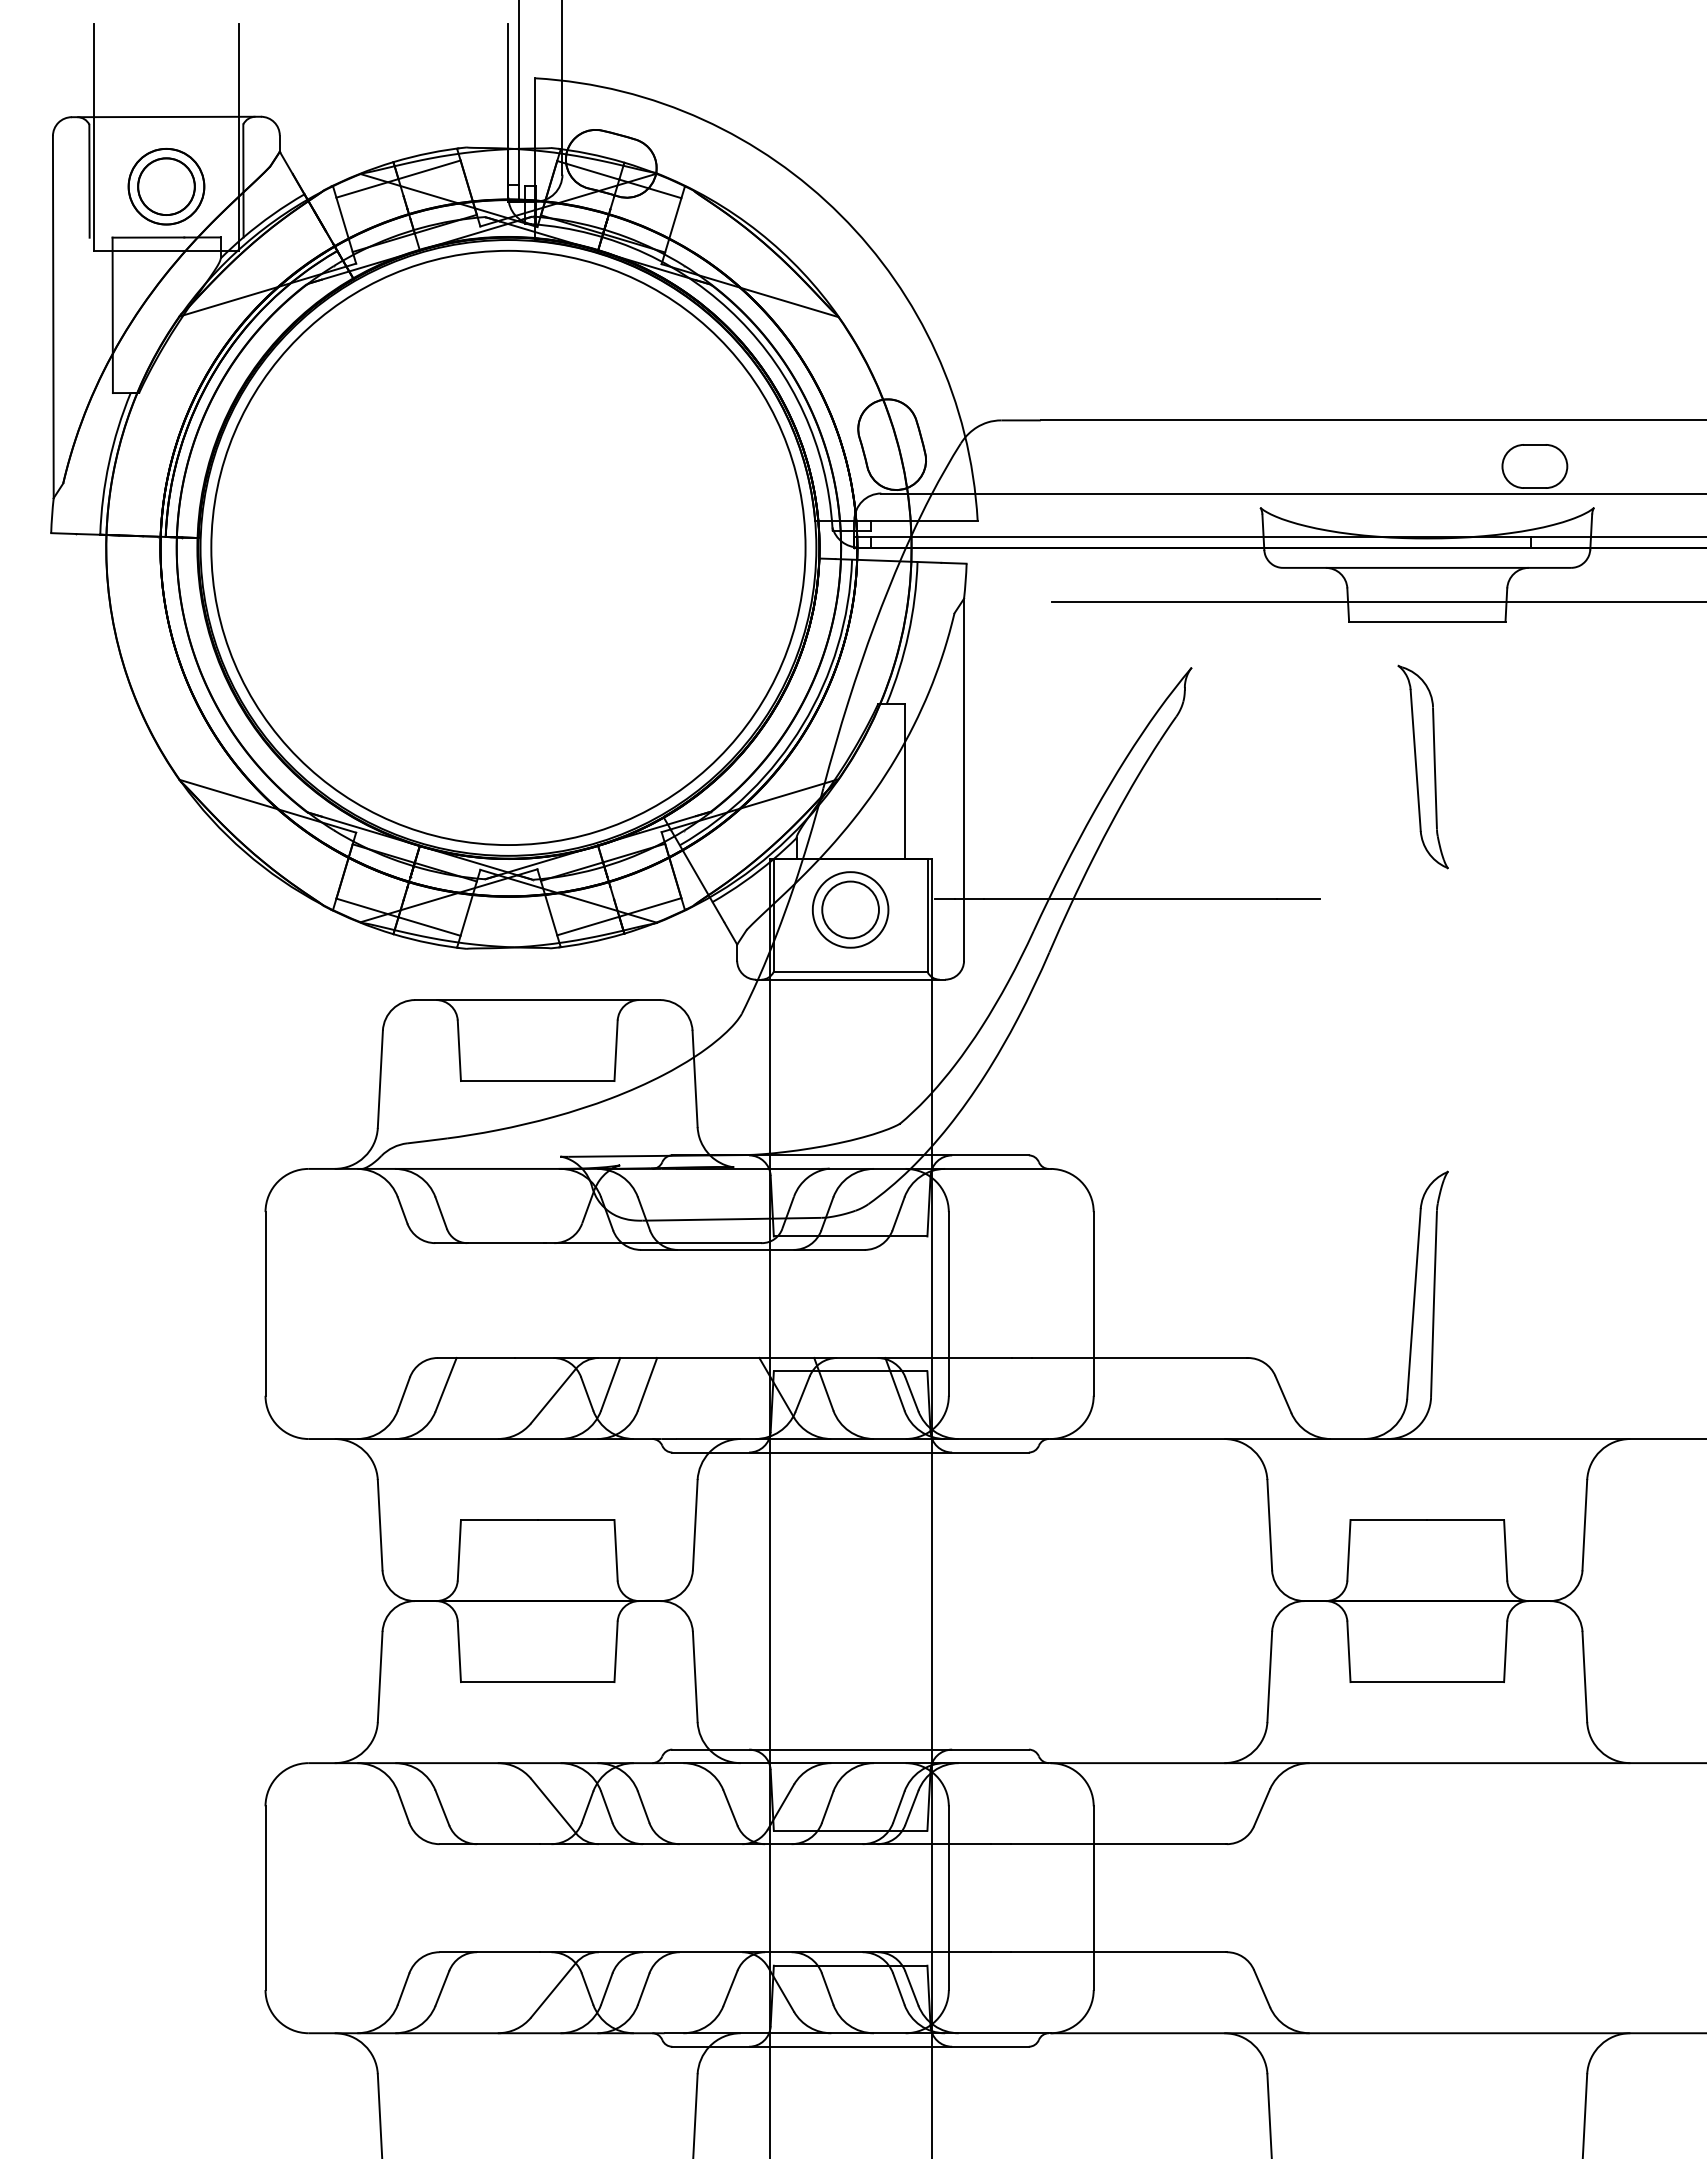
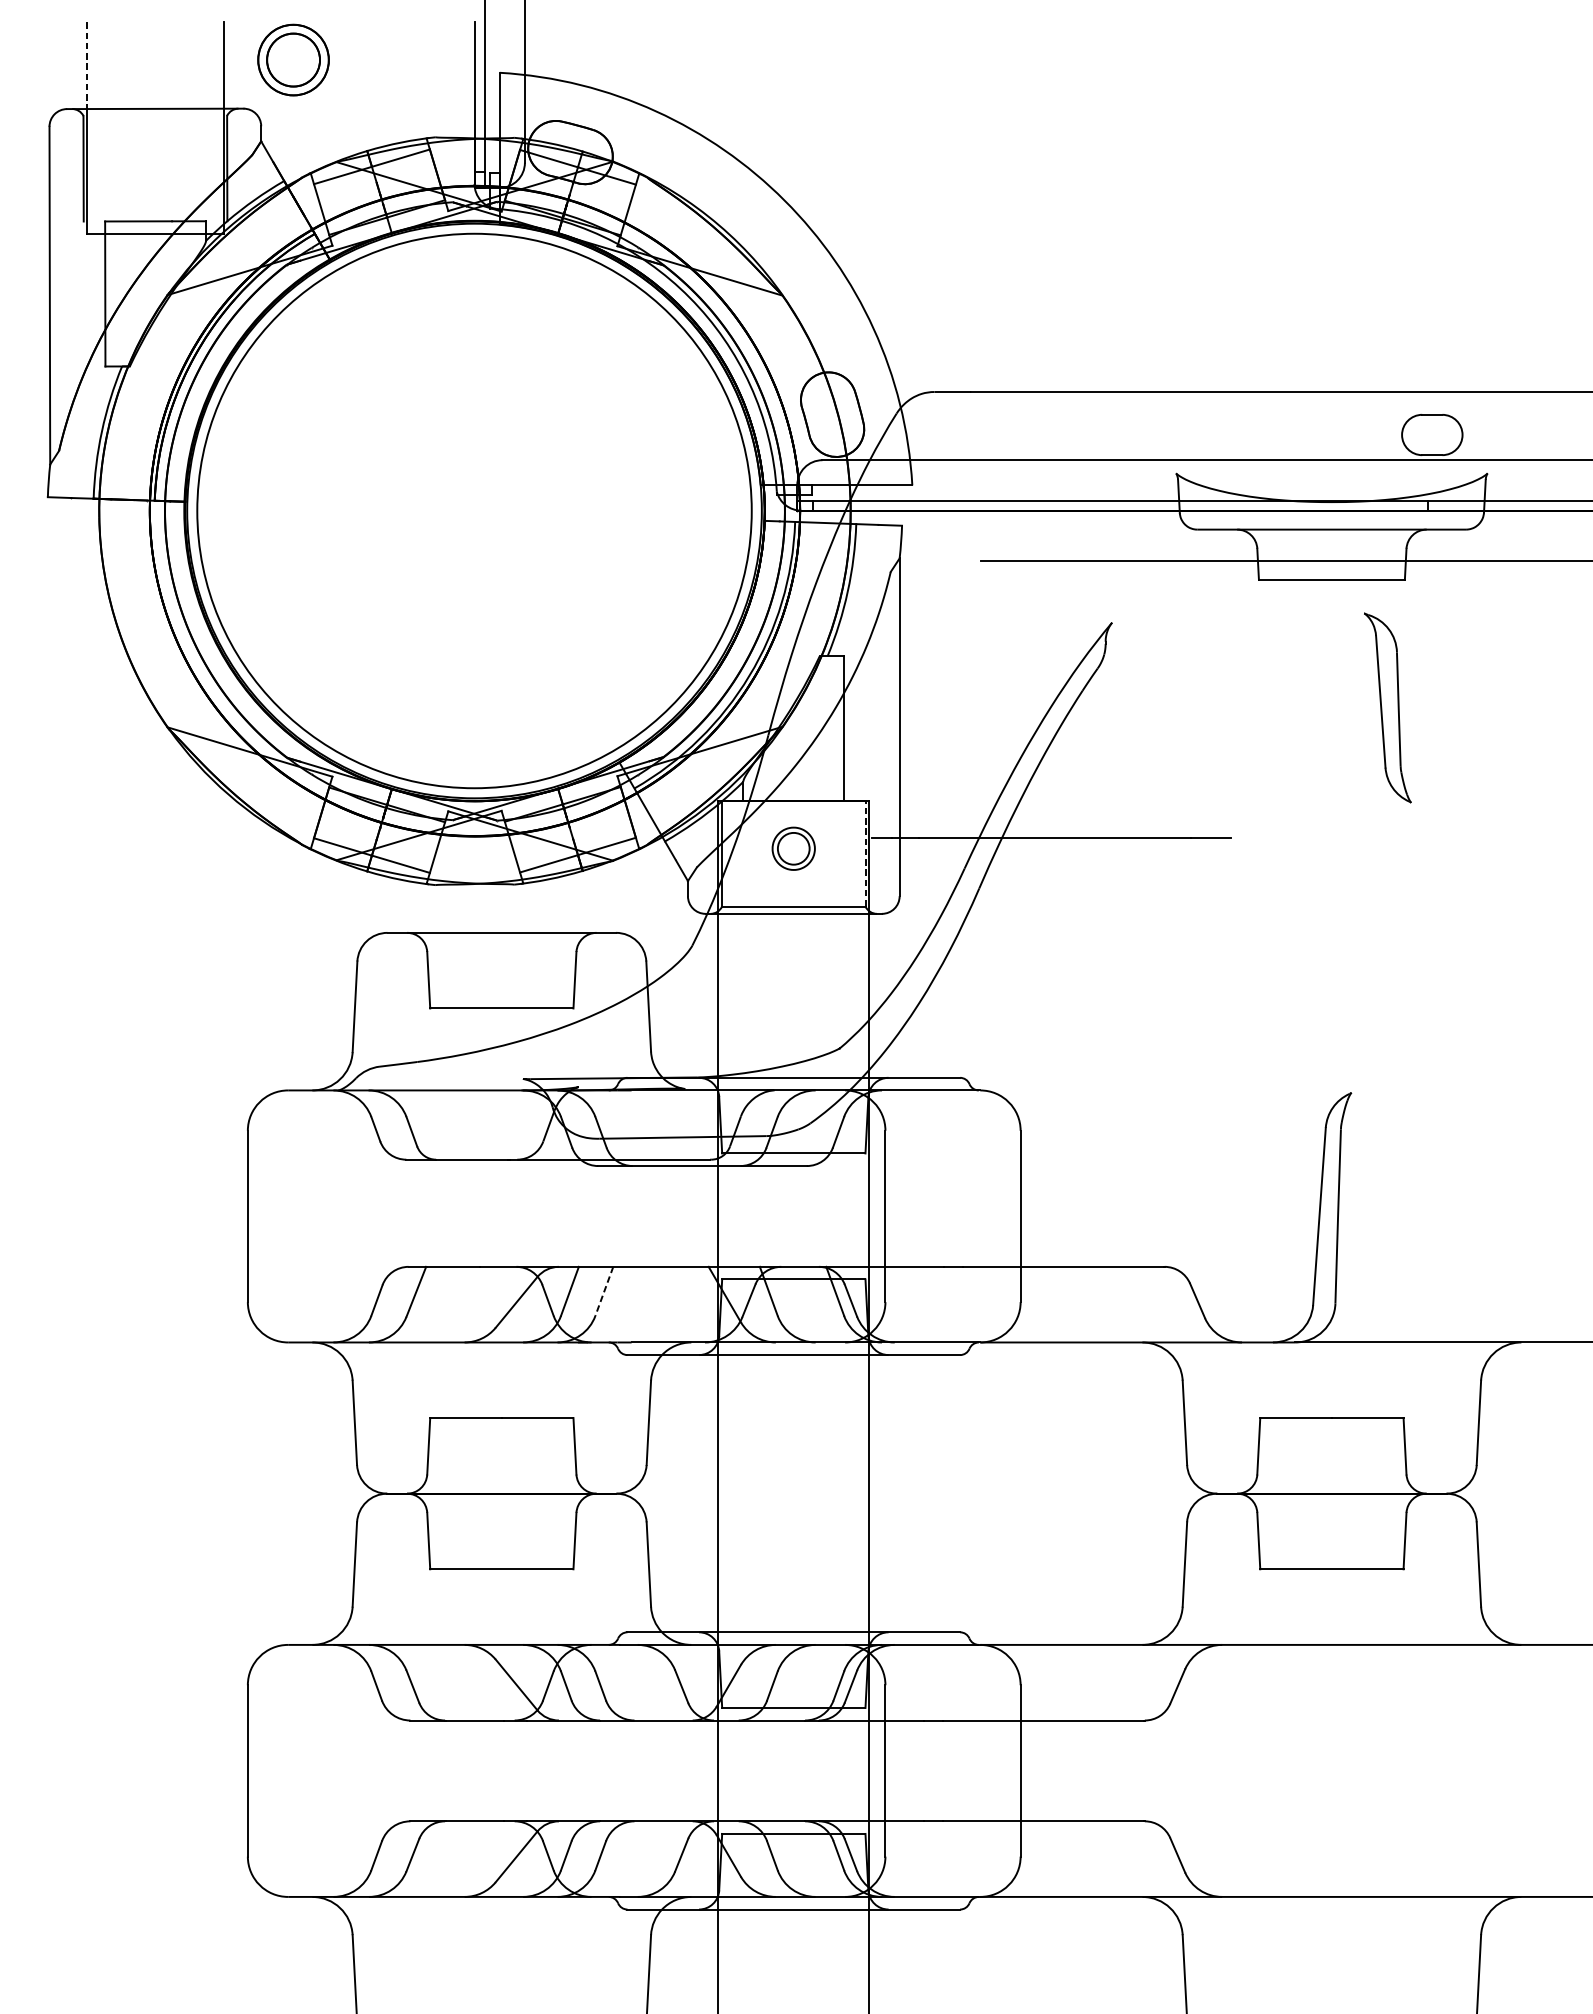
line: (93, 71) -> (87, 66), solid -> dashed
part: (166, 186) -> (293, 59), moved
part: (1422, 766) -> (1387, 707), moved
part: (850, 909) -> (793, 848), size x0.6
line: (927, 915) -> (865, 853), solid -> dashed
line: (647, 1384) -> (604, 1291), solid -> dashed

